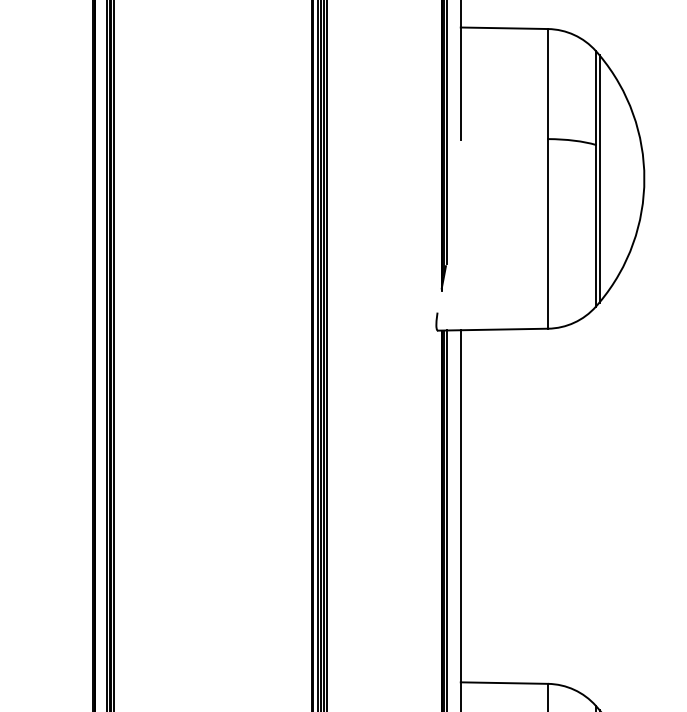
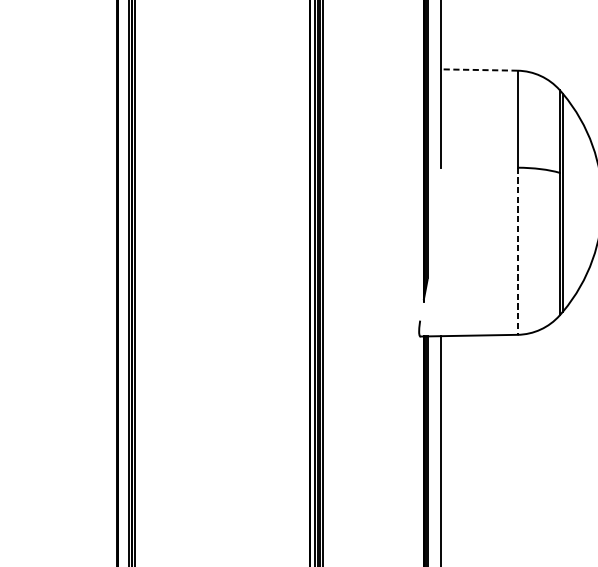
line: (504, 28) -> (479, 70), solid -> dashed
line: (548, 233) -> (517, 250), solid -> dashed

